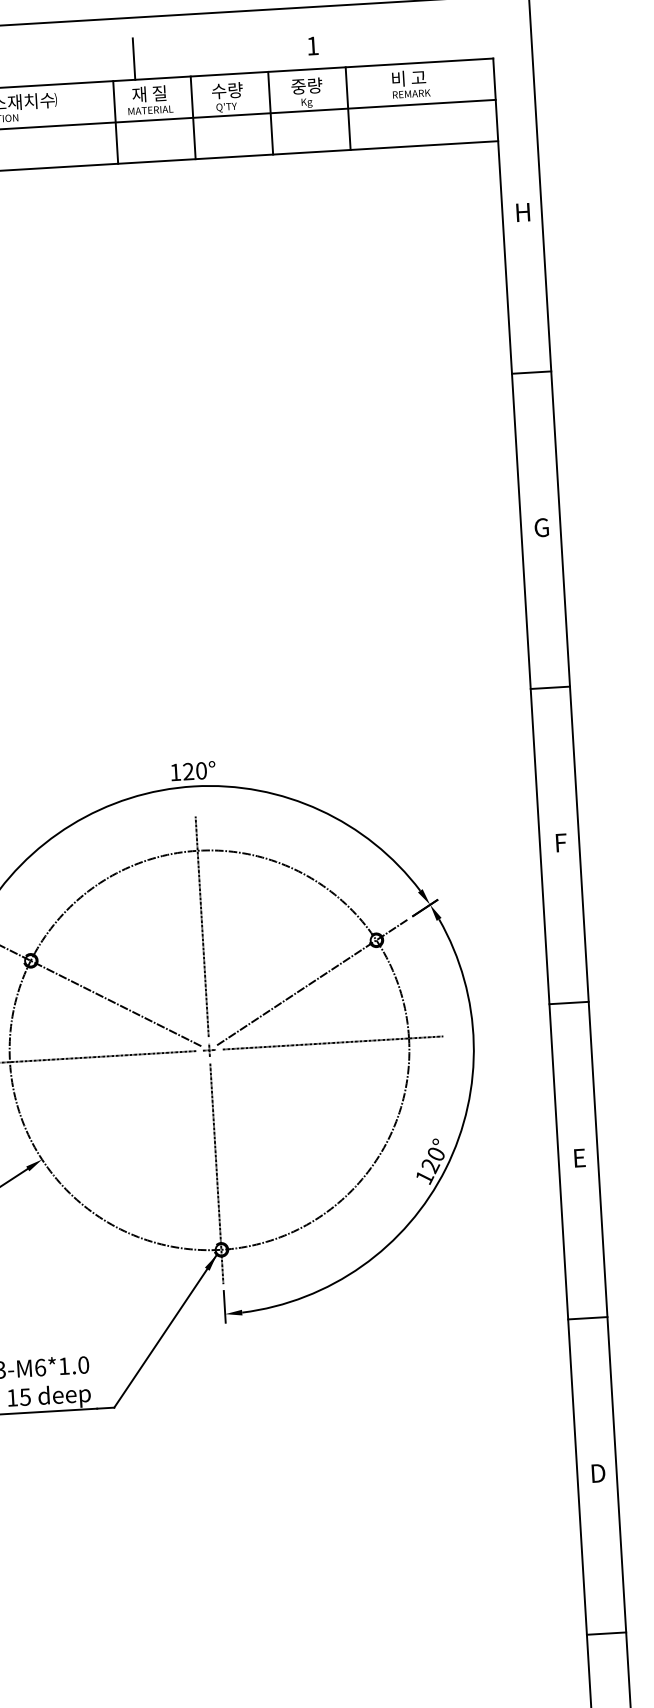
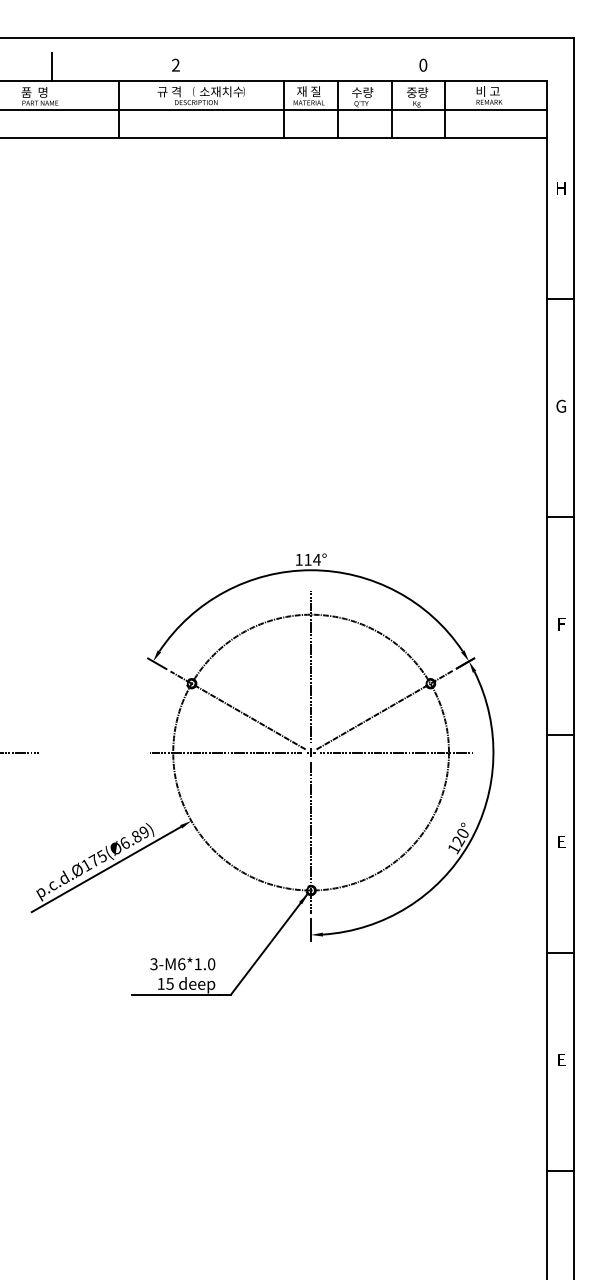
text: (312, 44) -> (423, 64), 1 -> 0
line: (133, 58) -> (299, 66), removed
text: (194, 770) -> (312, 559), 120° -> 114°
text: (598, 1472) -> (561, 1059), D -> E

